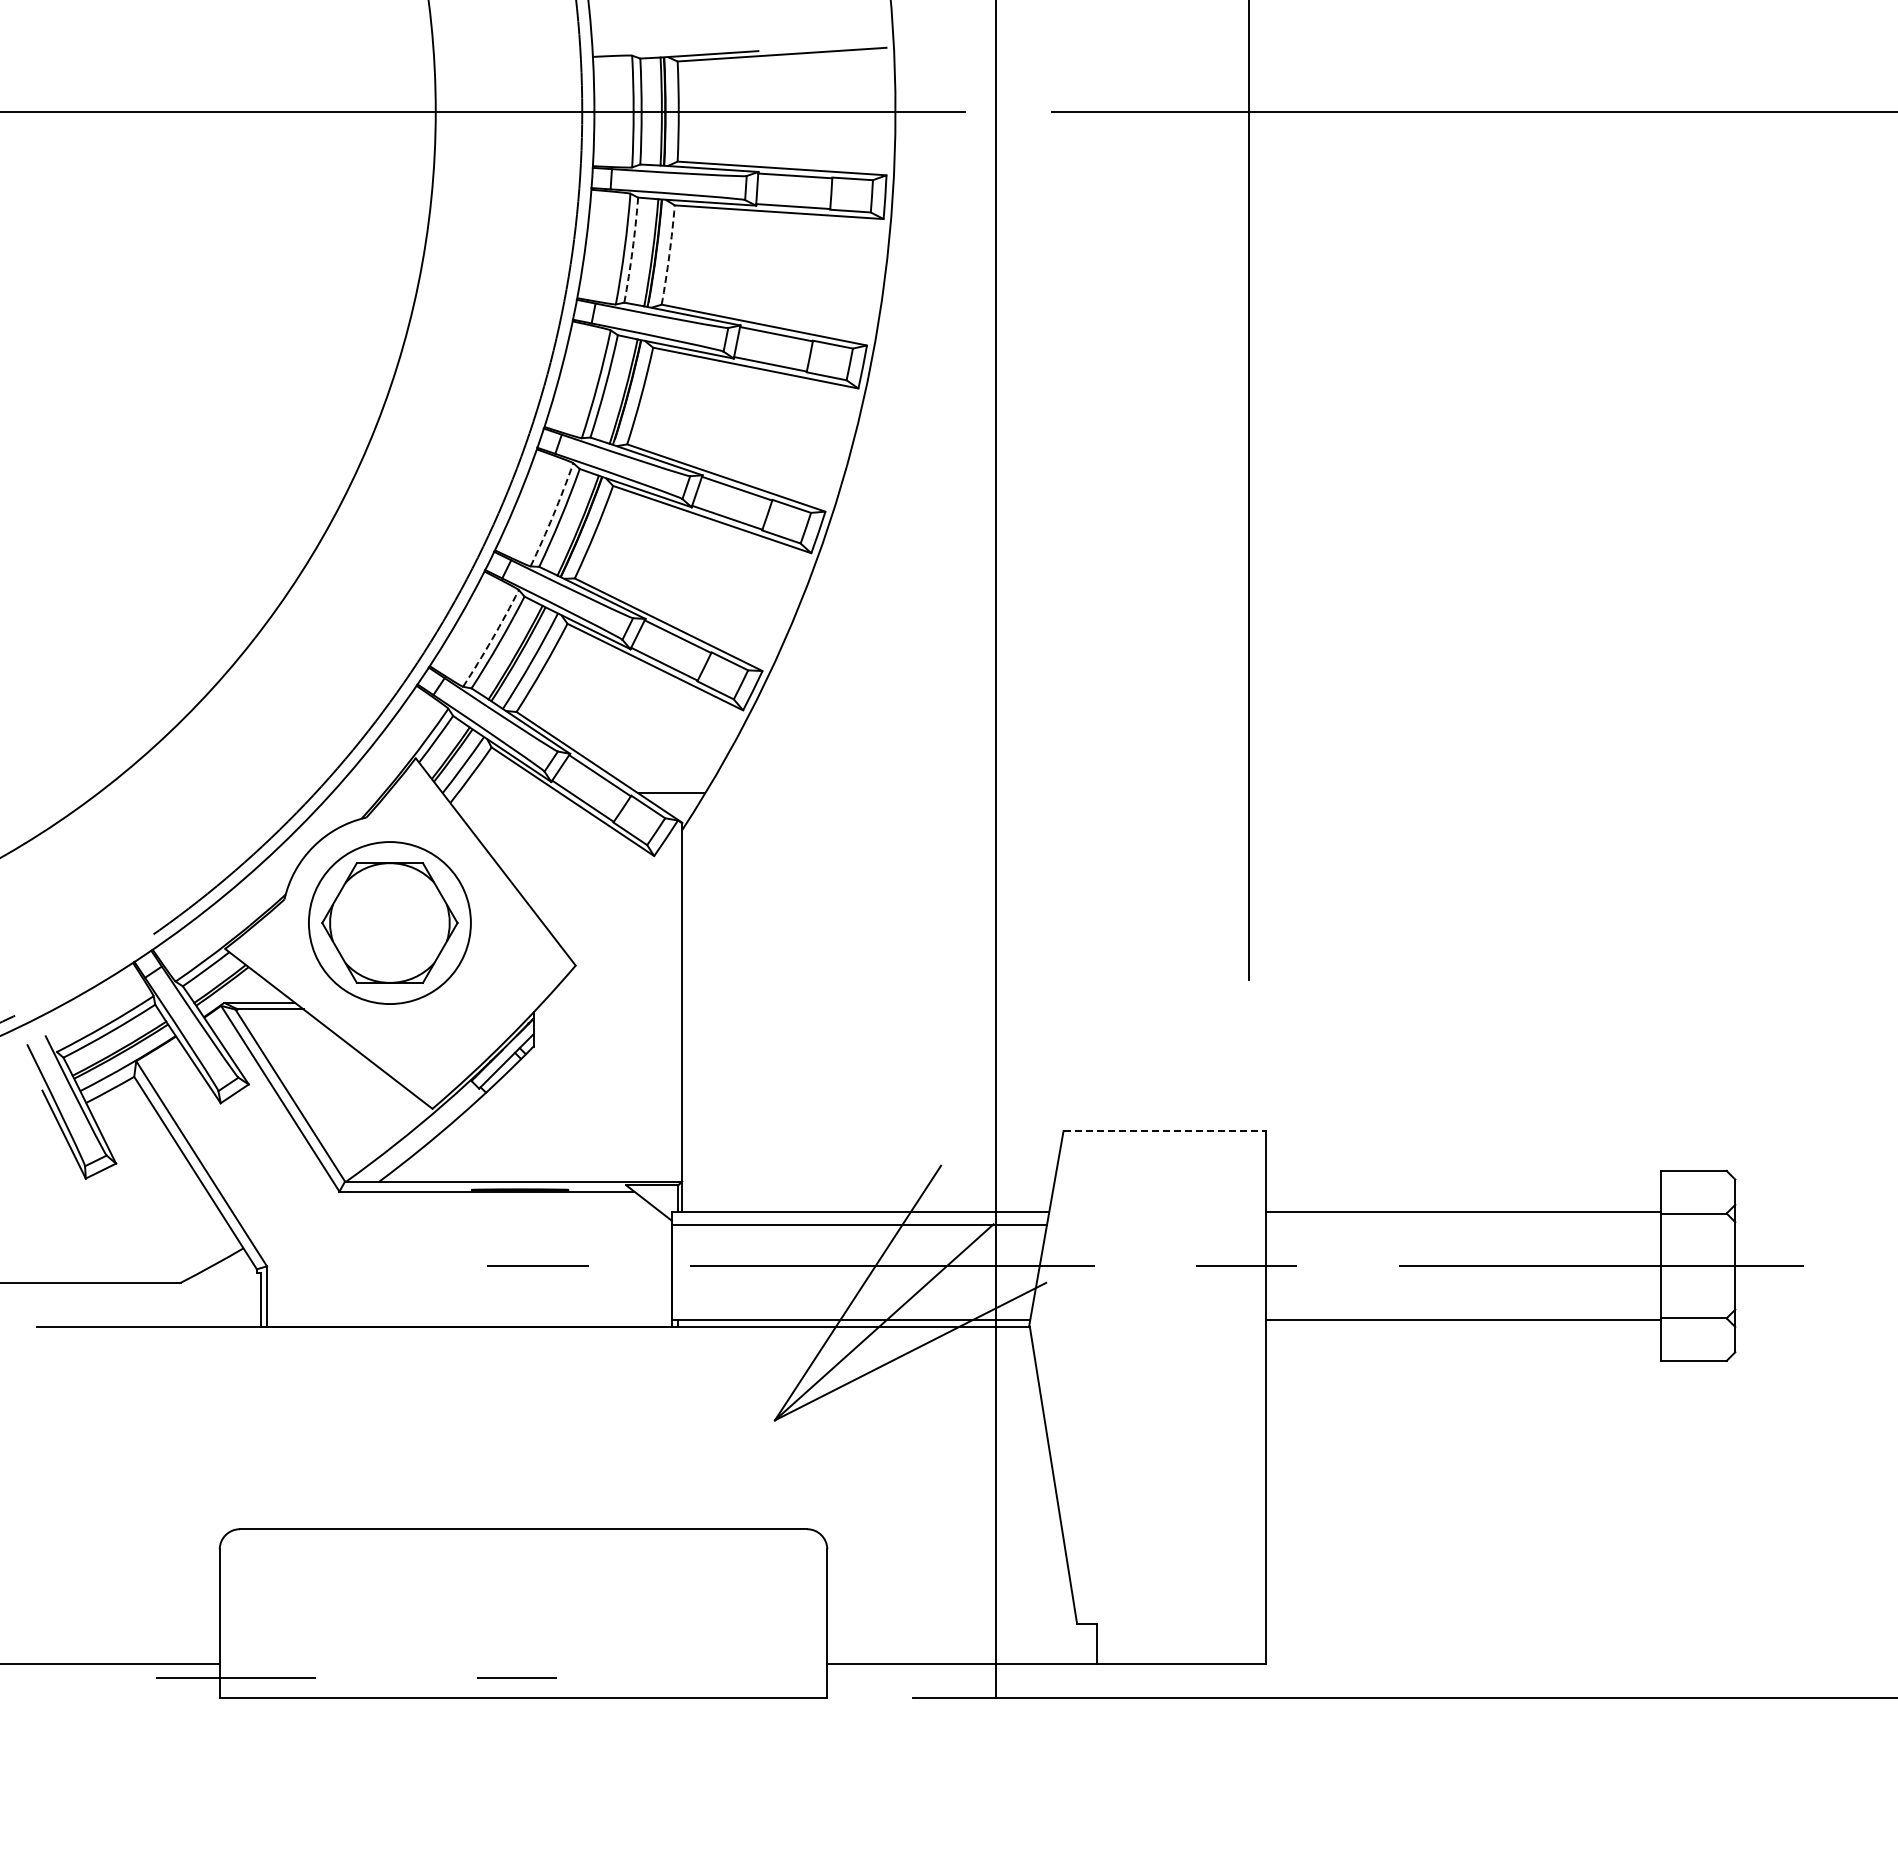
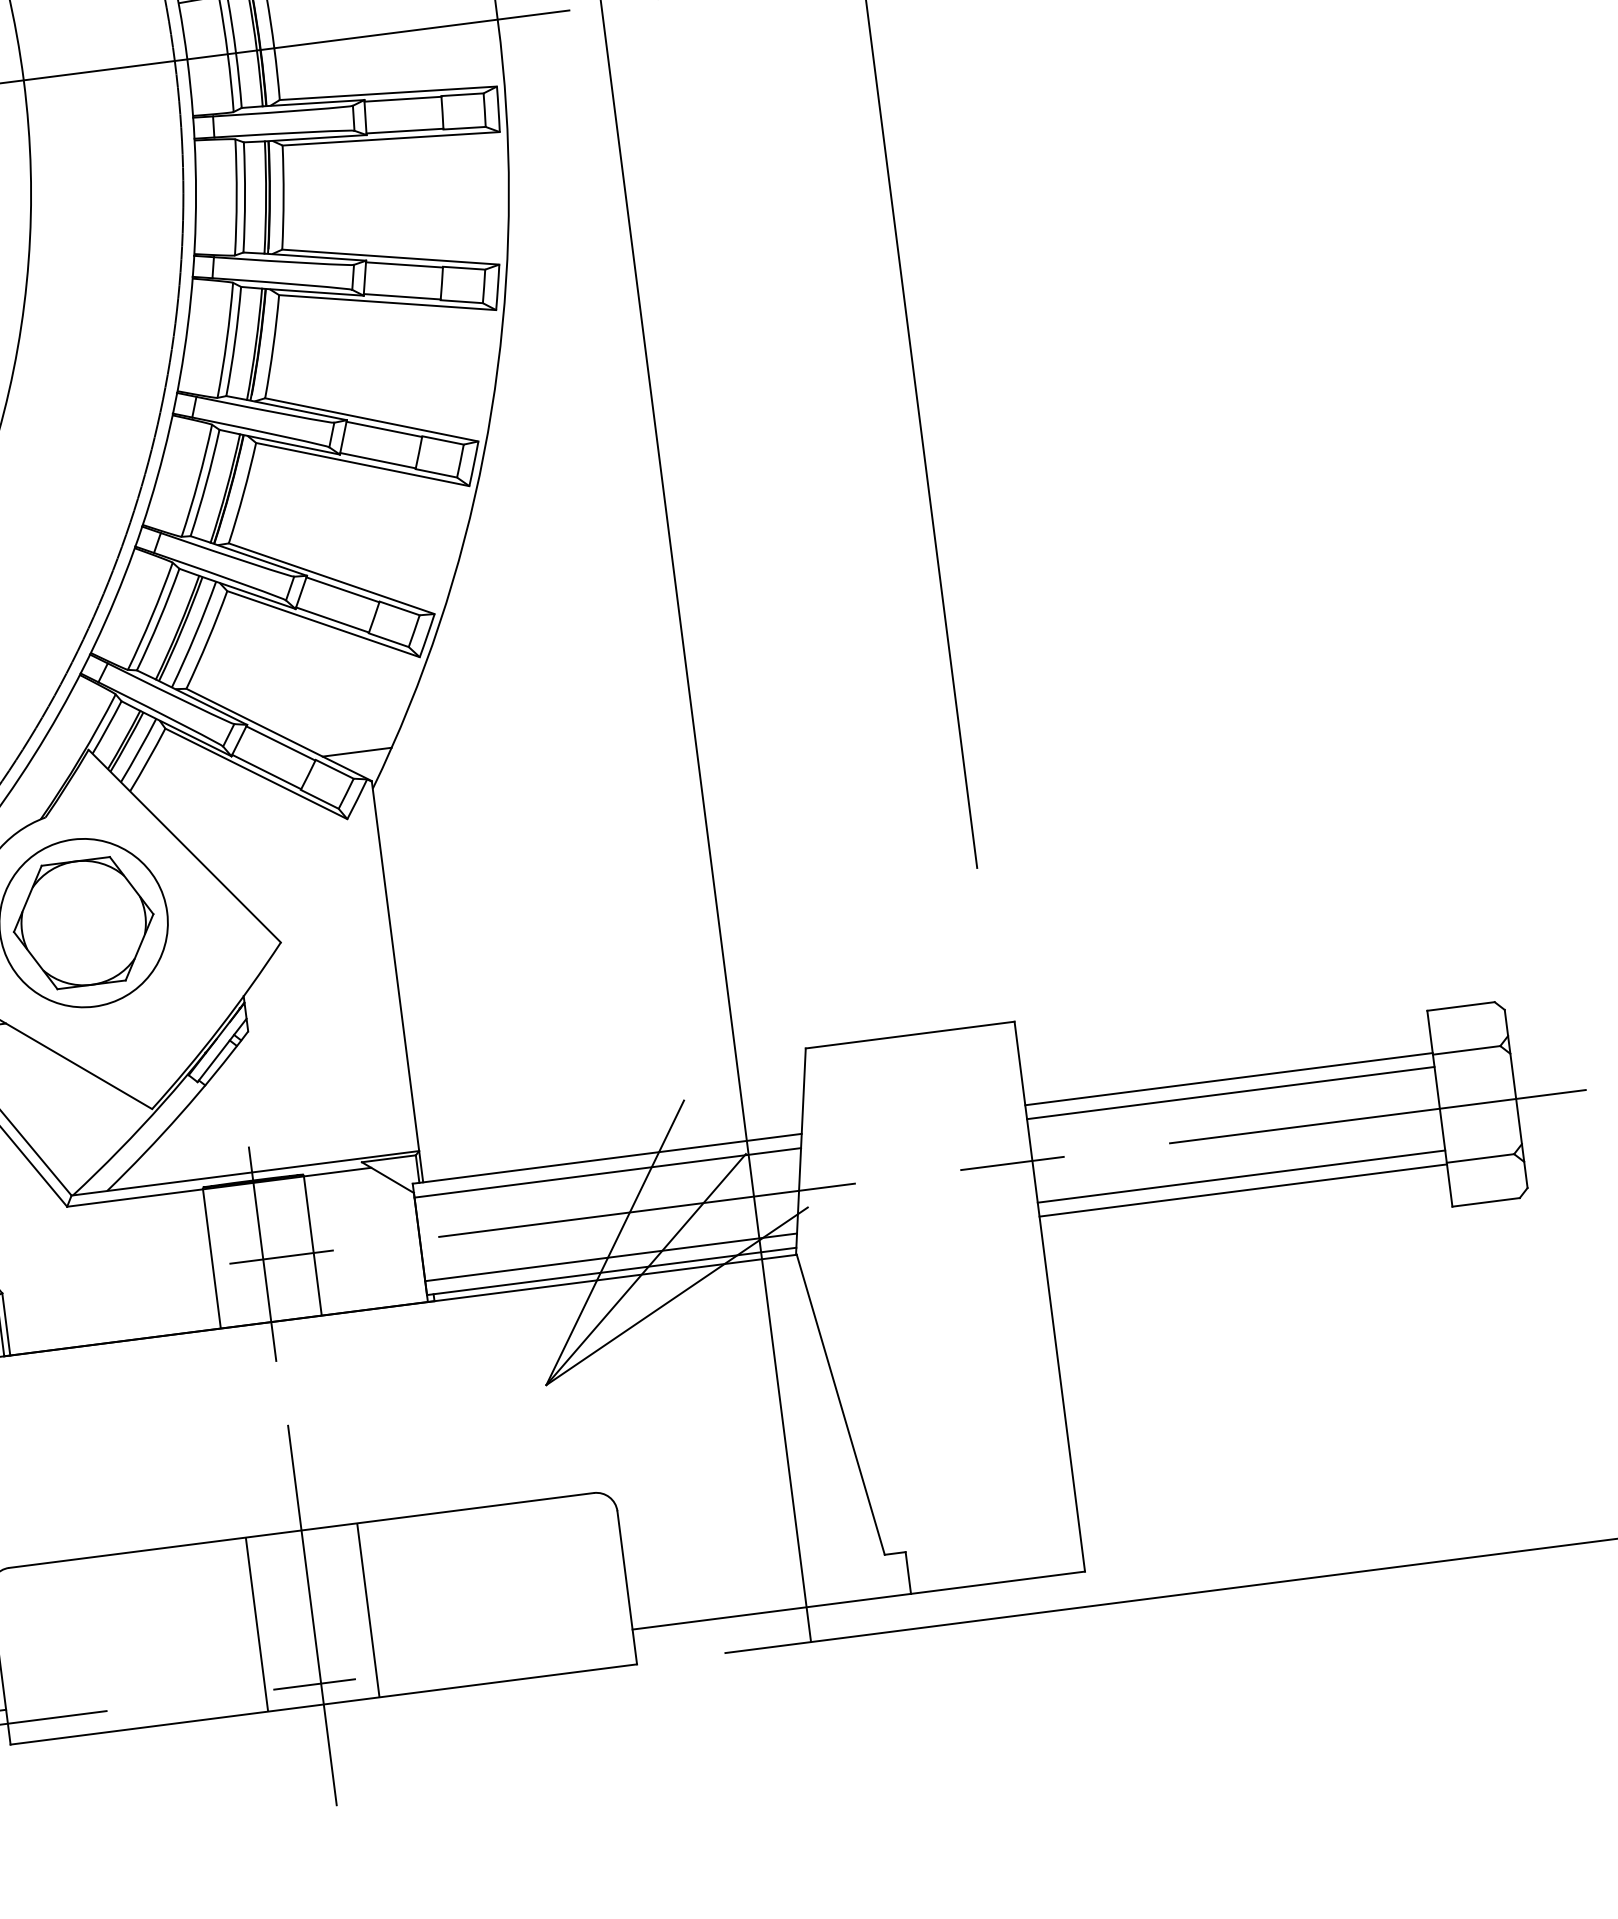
arc: (632, 250) -> (244, 197), dashed -> solid
arc: (669, 255) -> (283, 197), dashed -> solid
arc: (553, 515) -> (198, 481), dashed -> solid
arc: (492, 639) -> (152, 617), dashed -> solid
line: (1165, 1130) -> (910, 1034), dashed -> solid
line: (1463, 1225) -> (1230, 1093), added
line: (471, 1258) -> (212, 1258), added
line: (569, 1258) -> (313, 1245), added
line: (520, 1260) -> (262, 1253), added
line: (852, 1306) -> (611, 1257), added
line: (1463, 1306) -> (1241, 1176), added
line: (523, 1611) -> (312, 1615), added
line: (469, 1613) -> (256, 1624), added
line: (577, 1613) -> (368, 1610), added

